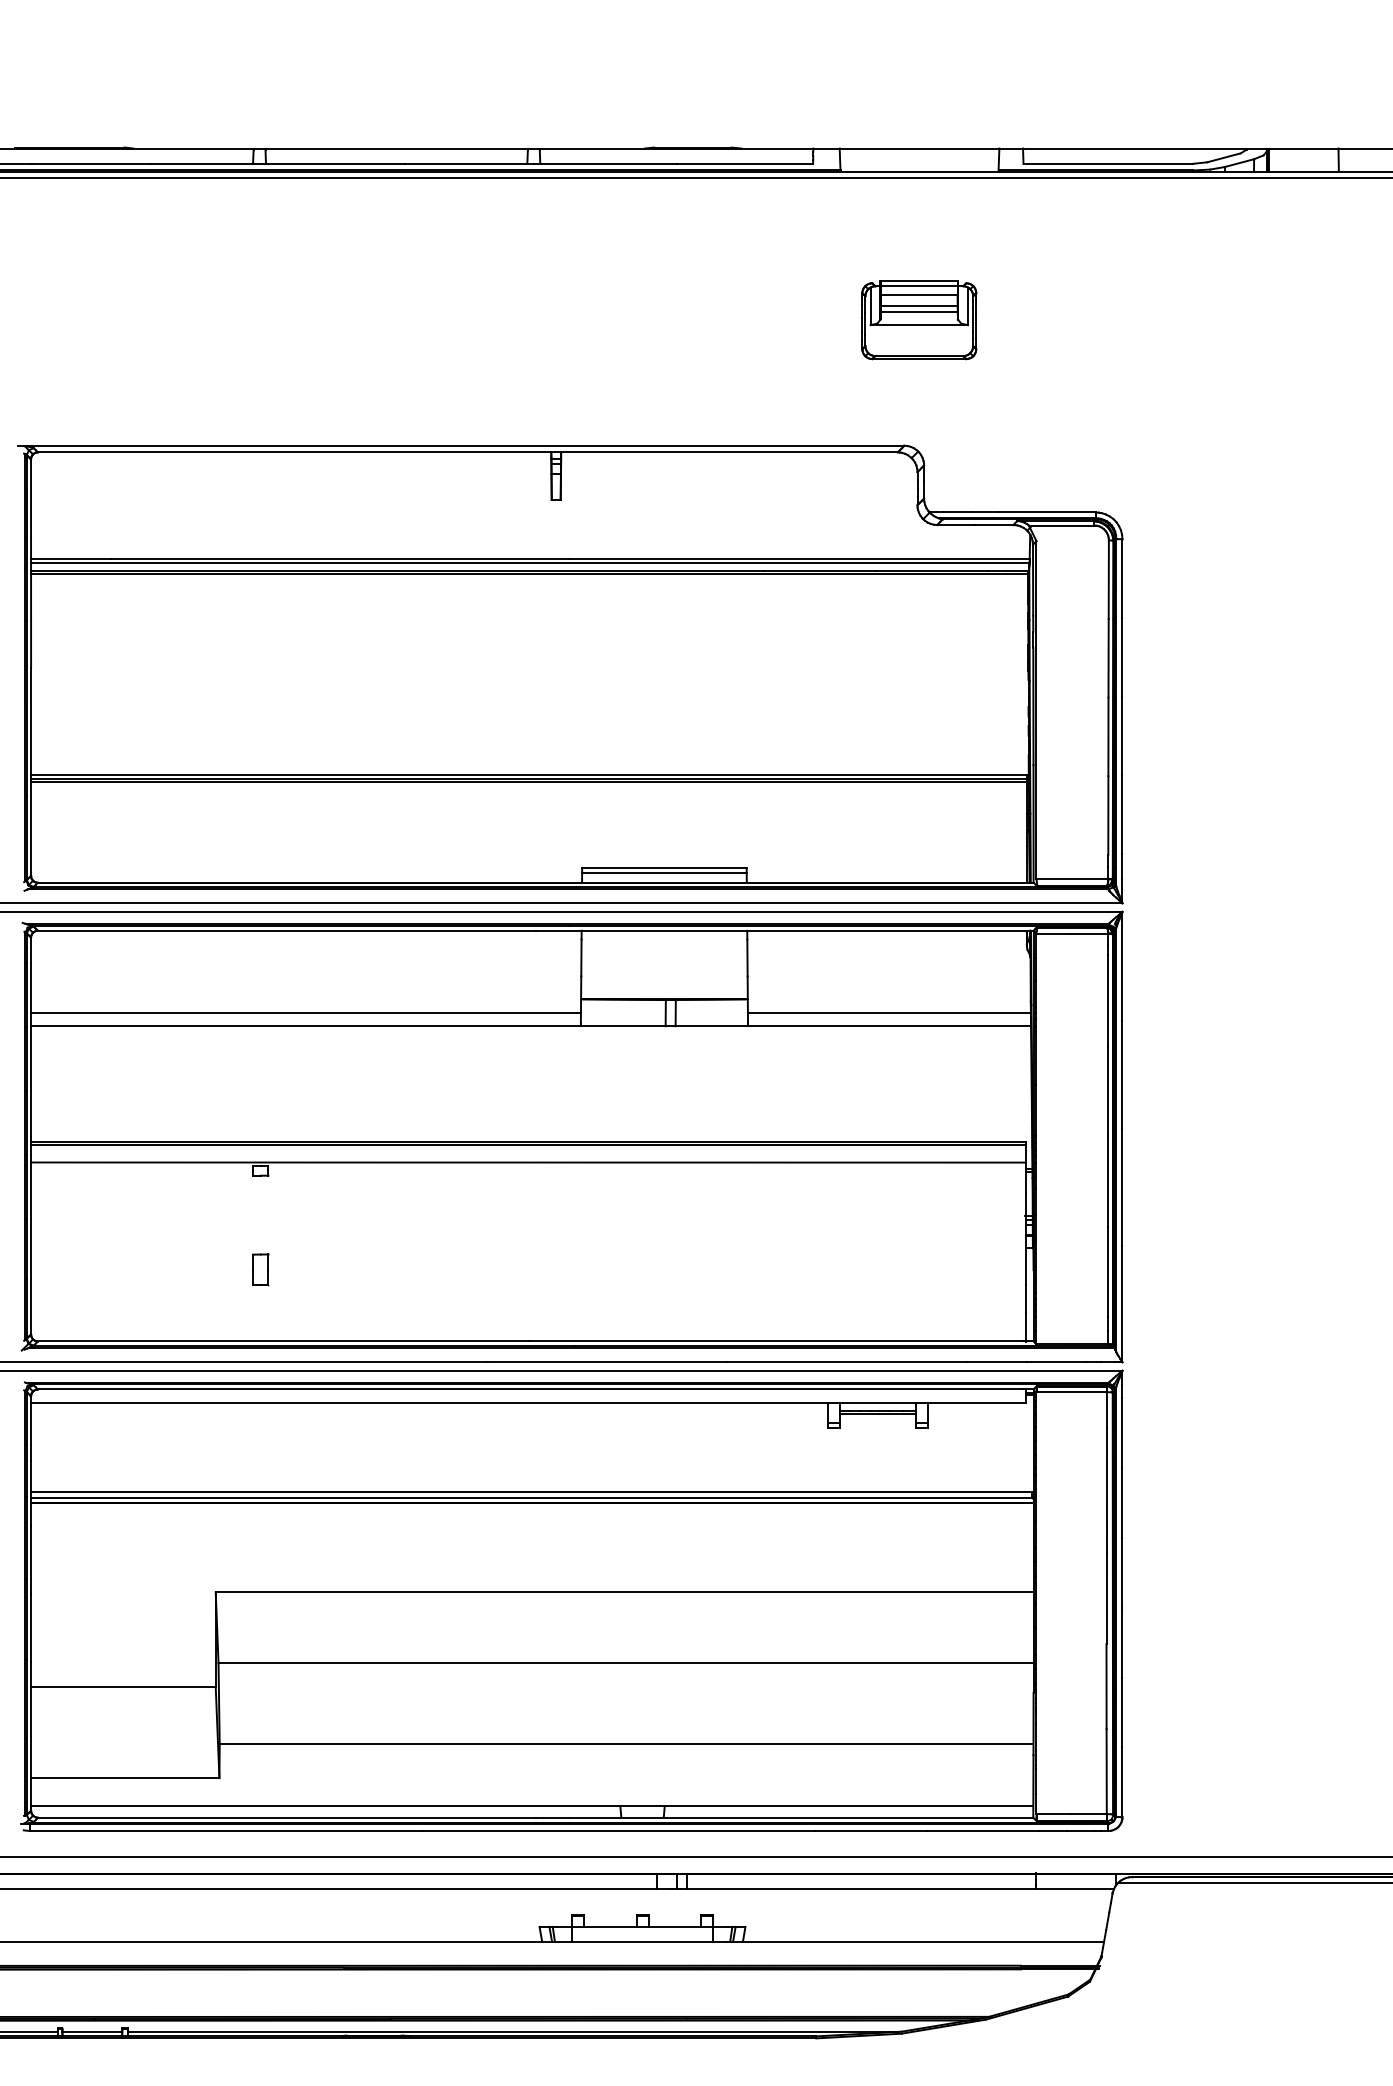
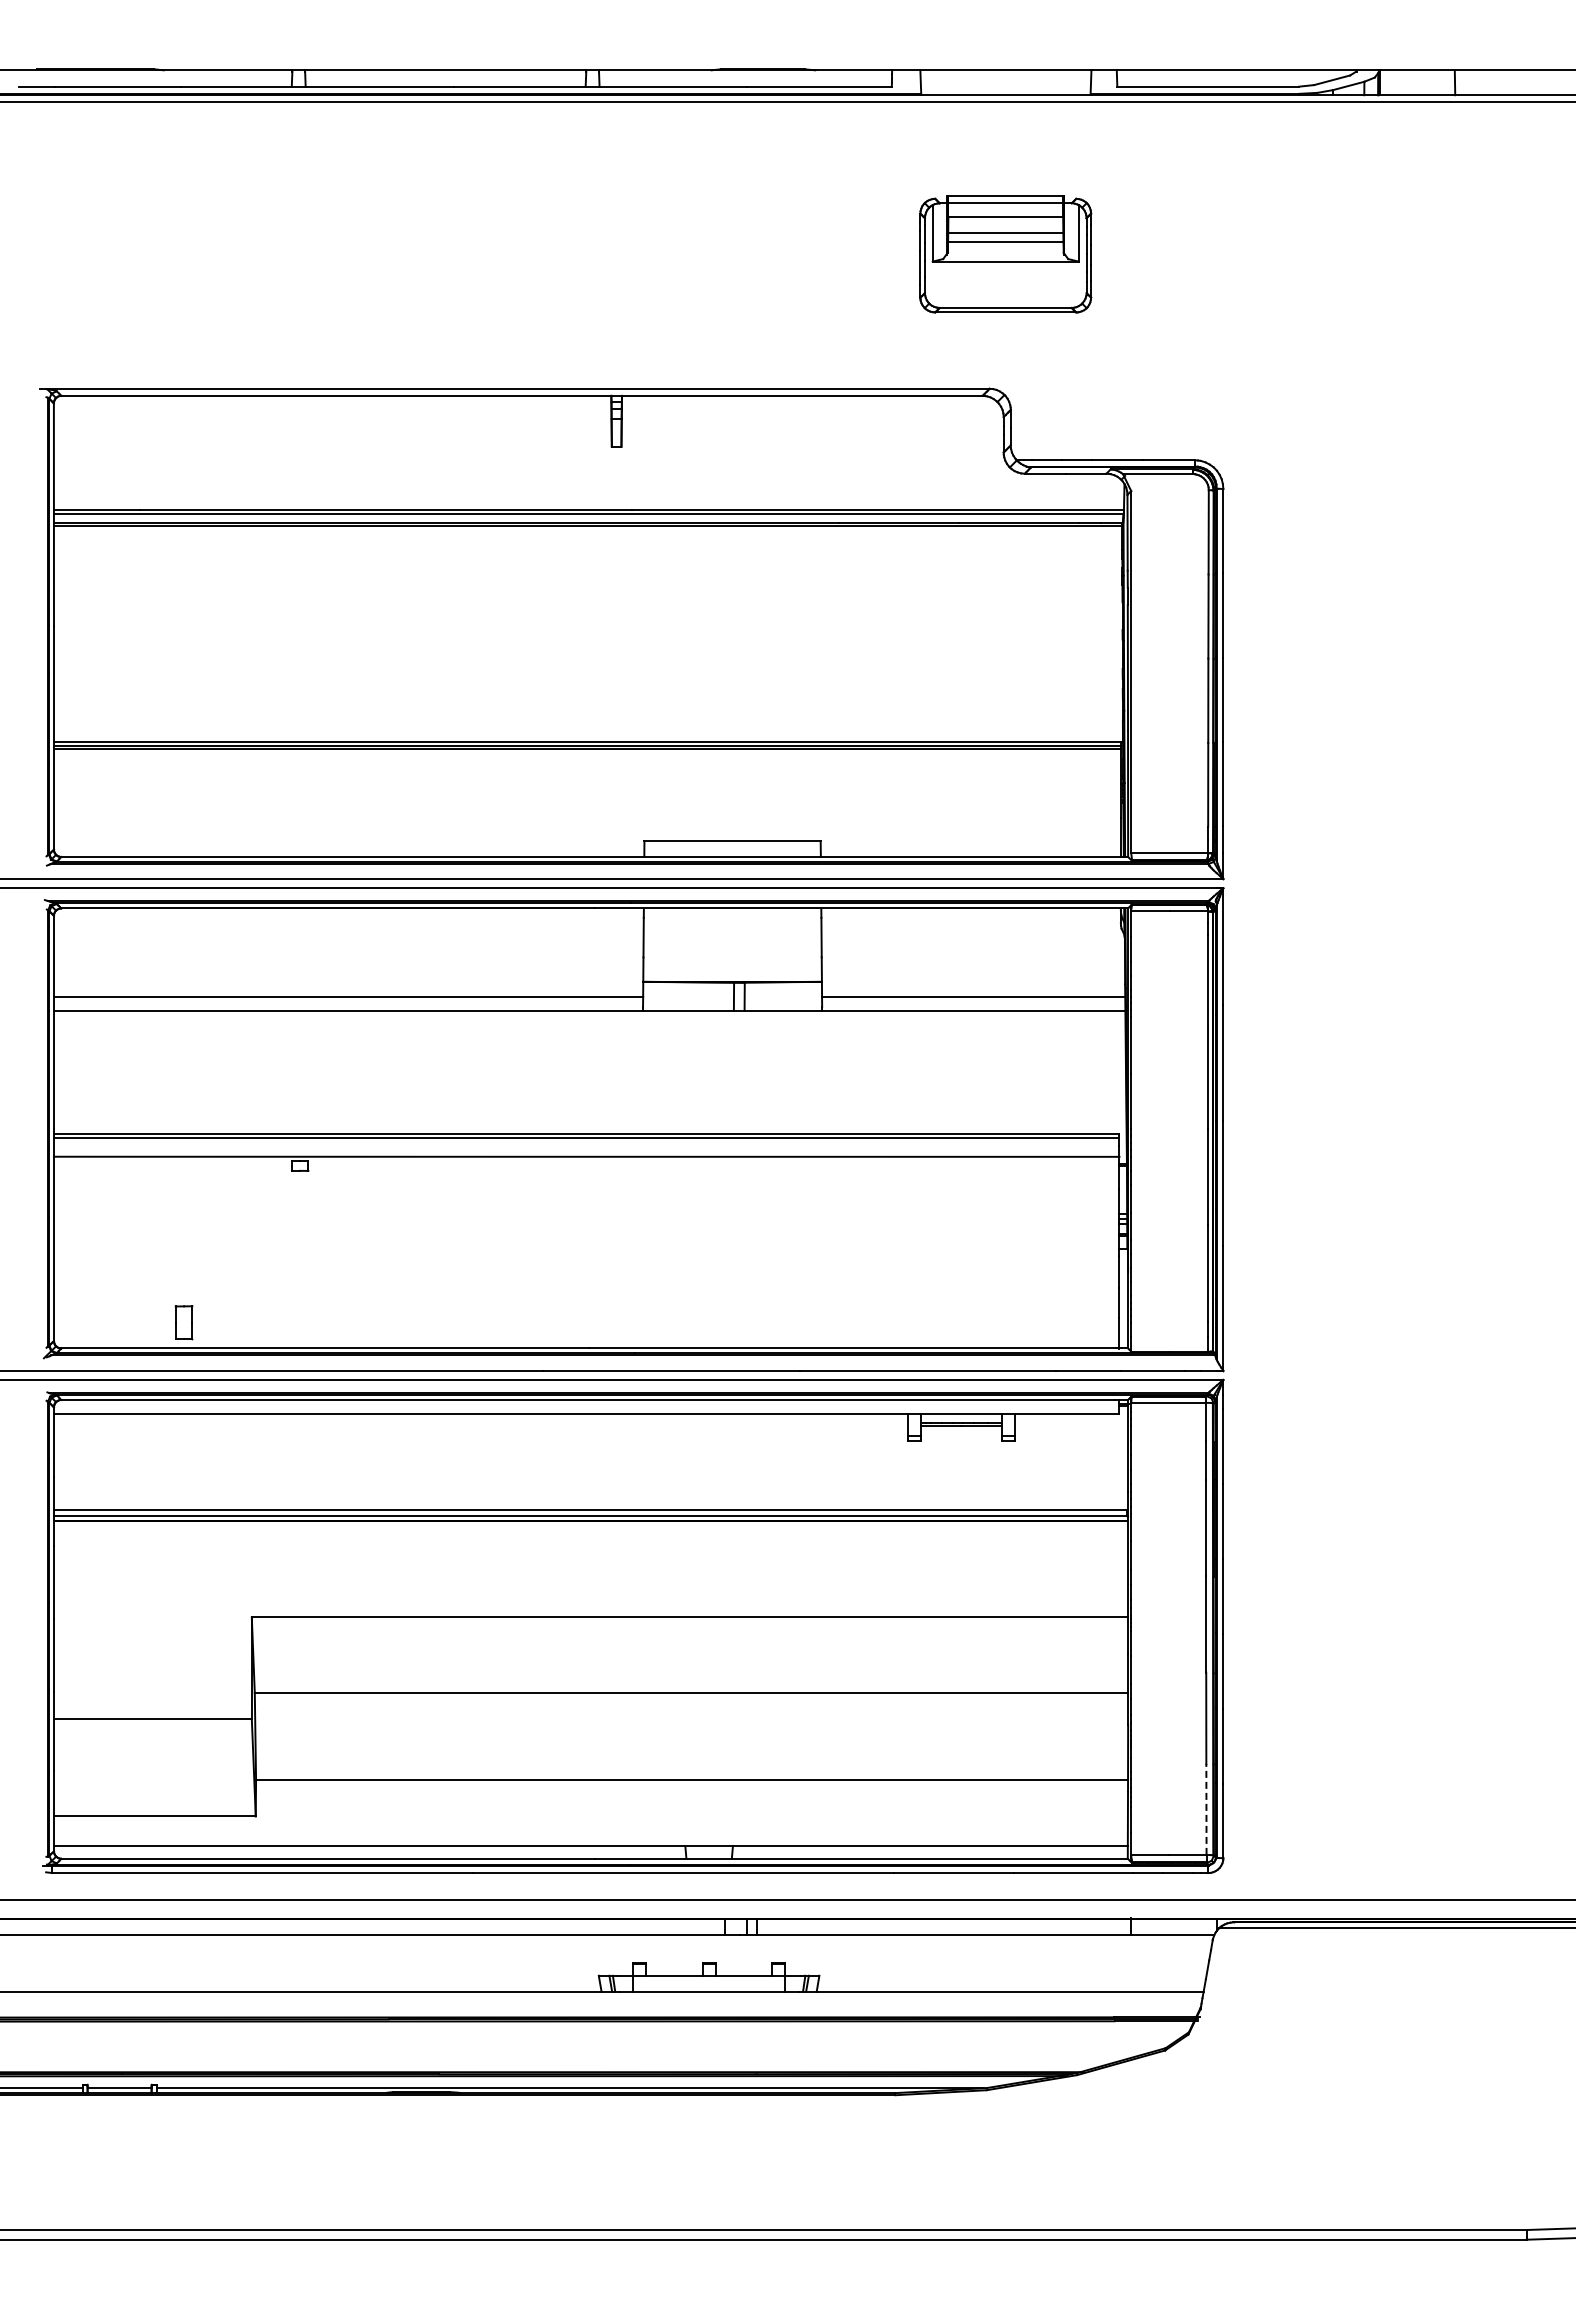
part: (919, 320) -> (1005, 254), size x1.4
line: (664, 872) -> (732, 846), removed
part: (260, 1269) -> (183, 1322), moved
line: (1106, 1771) -> (1206, 1809), solid -> dashed

